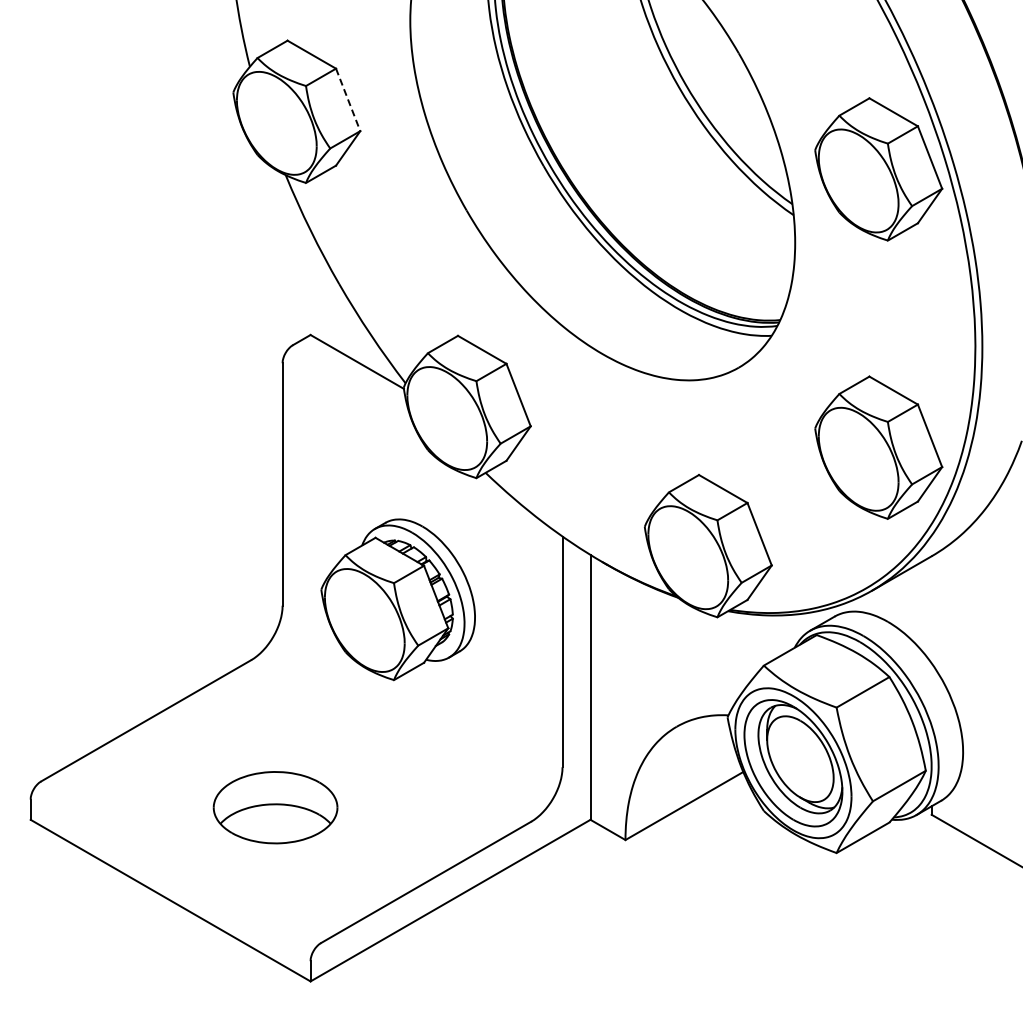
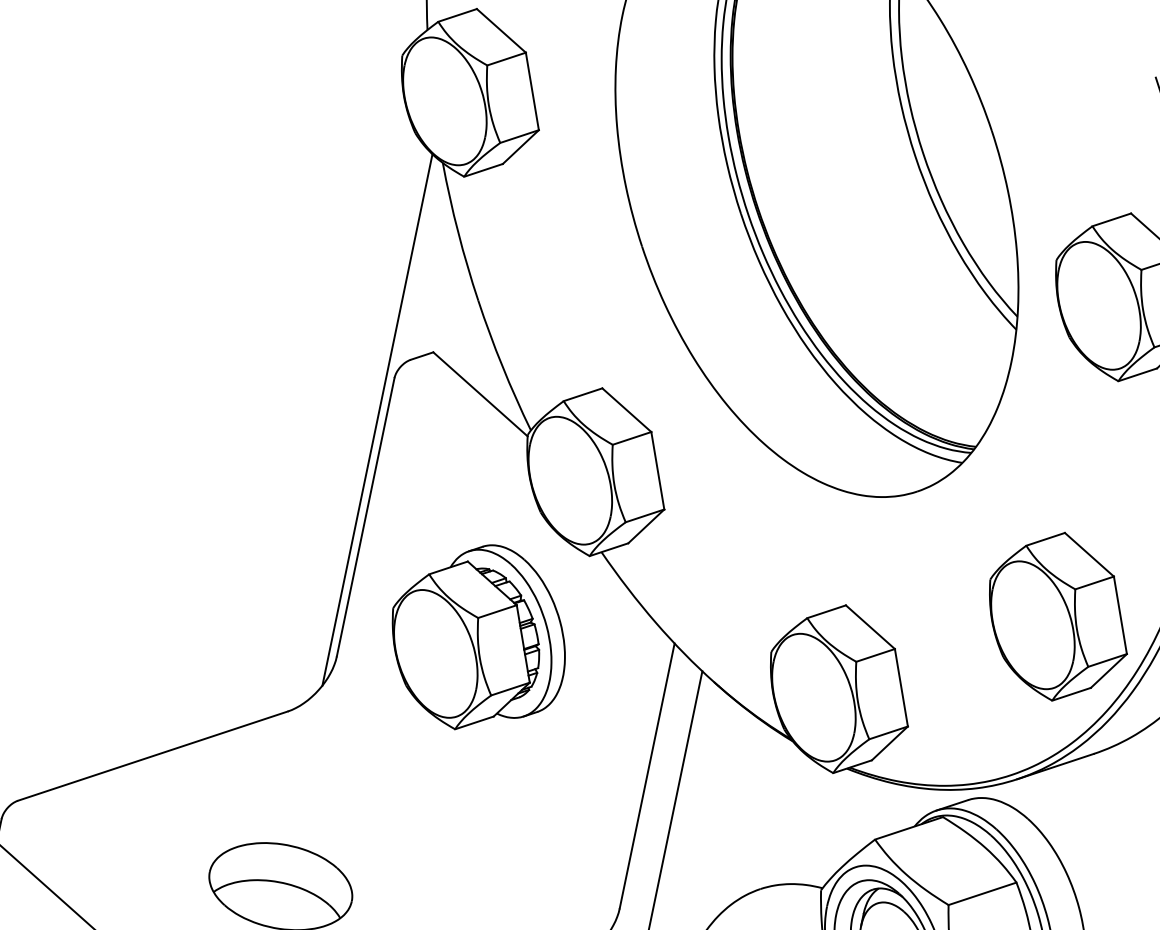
line: (348, 99) -> (532, 91), dashed -> solid
line: (275, 400) -> (377, 419), added
part: (397, 599) -> (478, 637), moved

